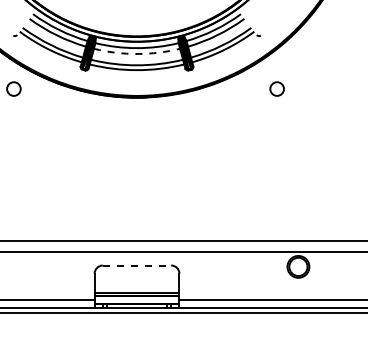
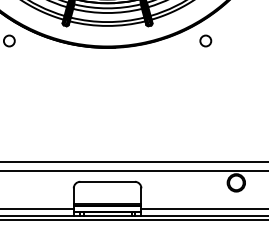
arc: (137, 53) -> (107, 12), dashed -> solid
circle: (276, 88) -> (205, 40), moved
line: (137, 265) -> (107, 181), dashed -> solid

